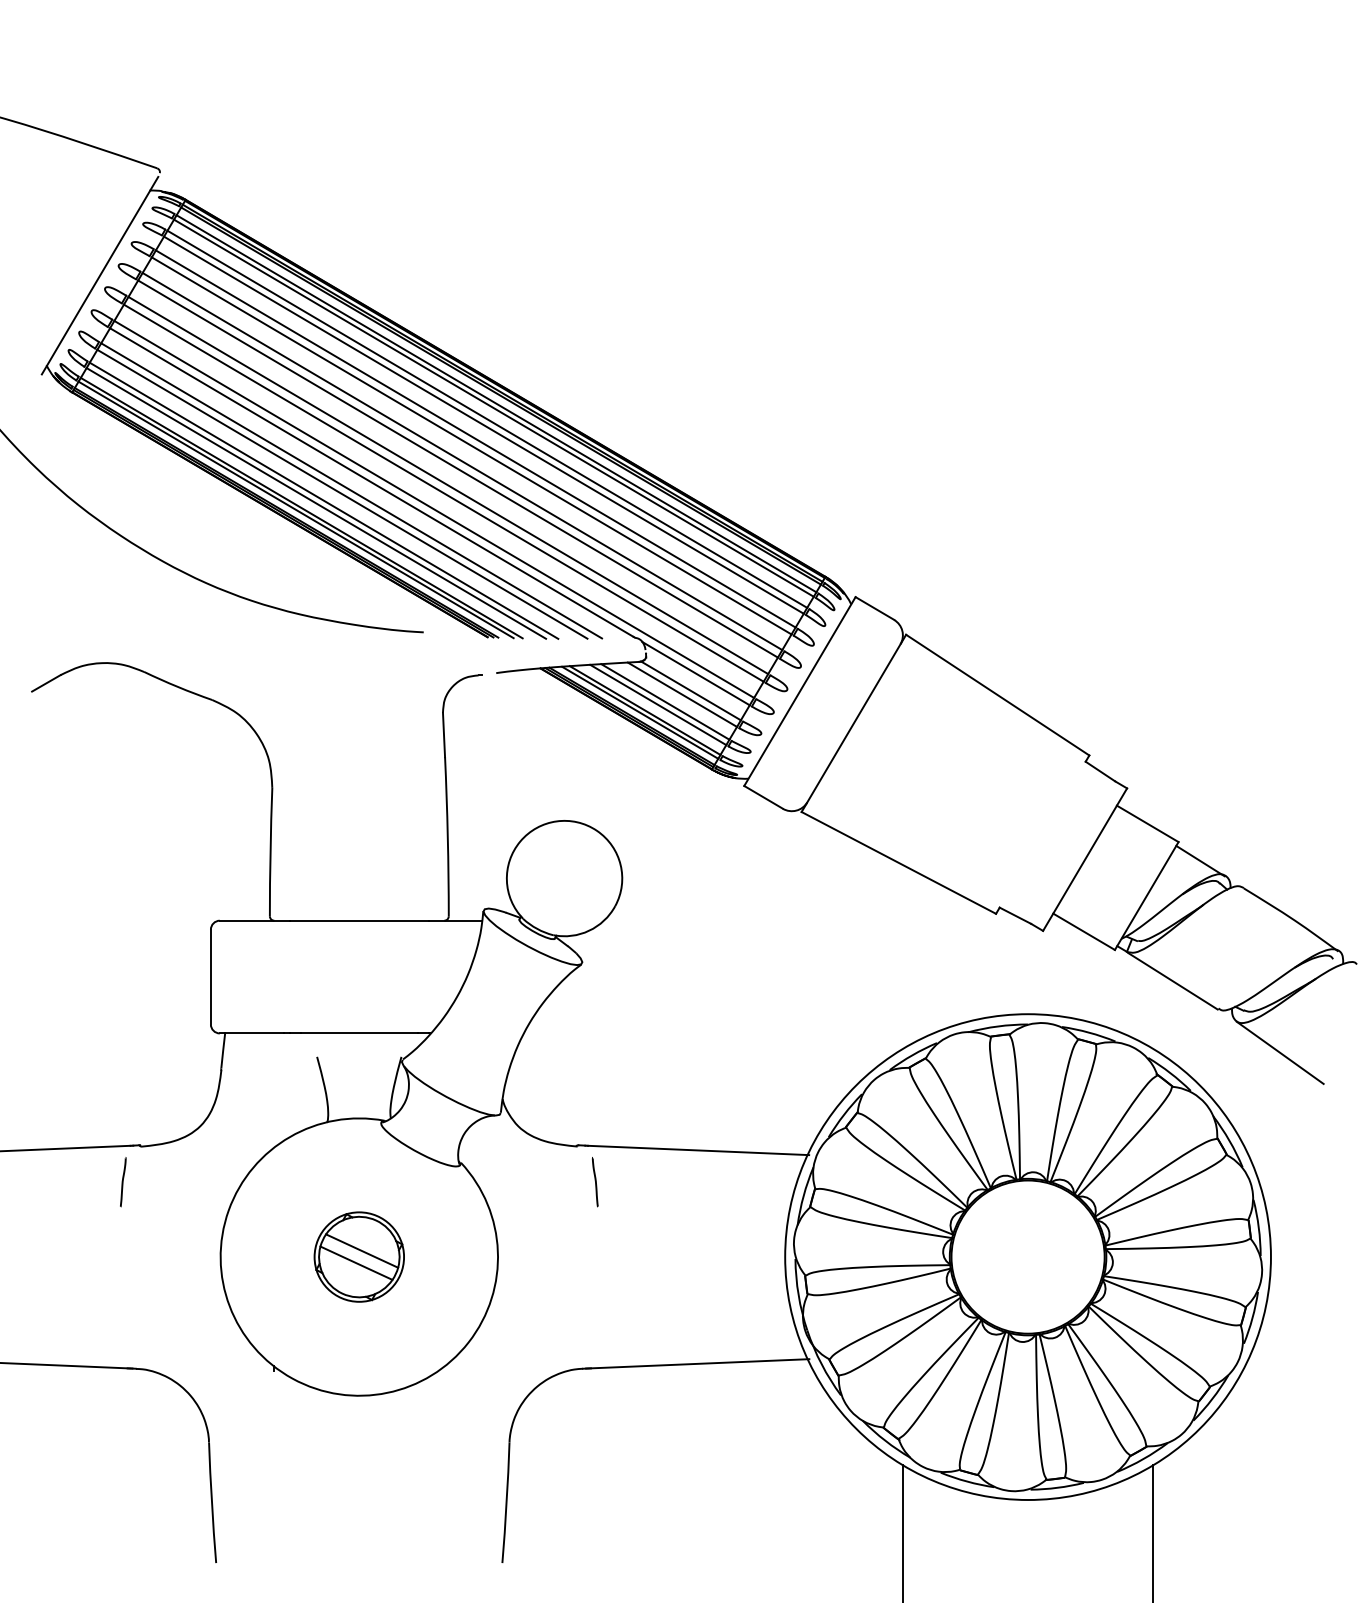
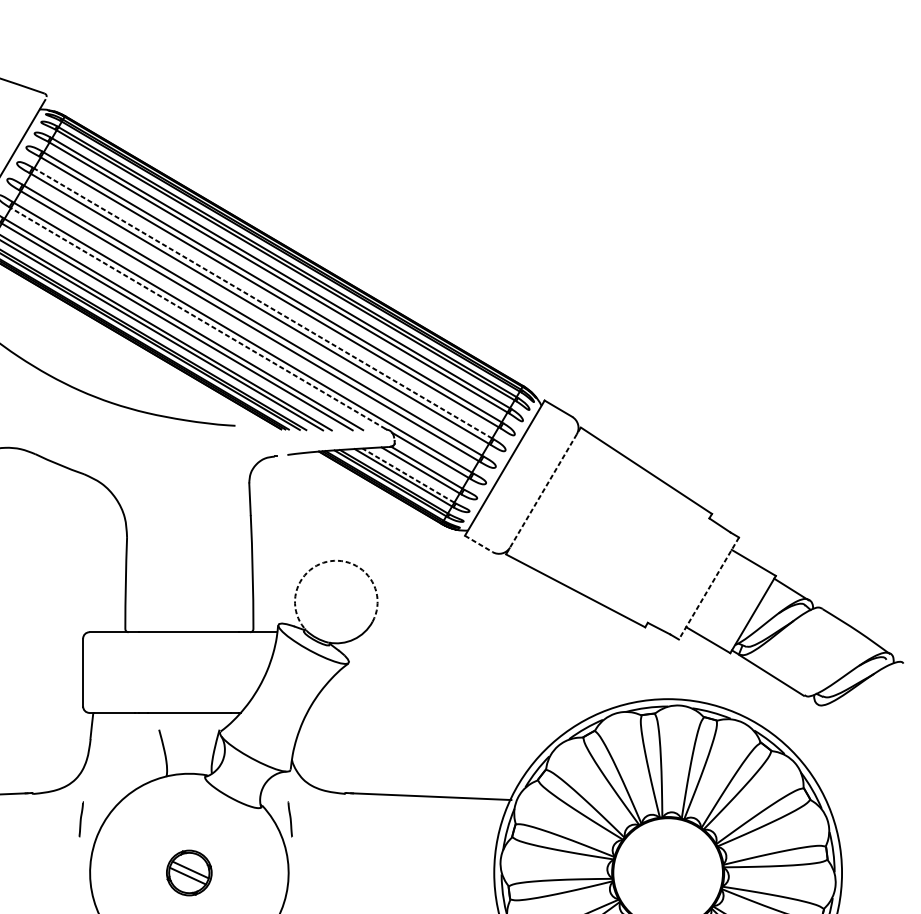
line: (462, 461) -> (263, 303), solid -> dashed
line: (371, 482) -> (198, 318), solid -> dashed
line: (664, 701) -> (407, 475), solid -> dashed
line: (853, 723) -> (543, 491), solid -> dashed
line: (764, 797) -> (479, 544), solid -> dashed
arc: (556, 821) -> (330, 561), solid -> dashed
line: (1085, 859) -> (709, 588), solid -> dashed
line: (1279, 1052) -> (848, 726), removed
line: (123, 1182) -> (81, 819), moved
line: (595, 1182) -> (290, 819), moved
part: (358, 1256) -> (188, 872), size x0.7

